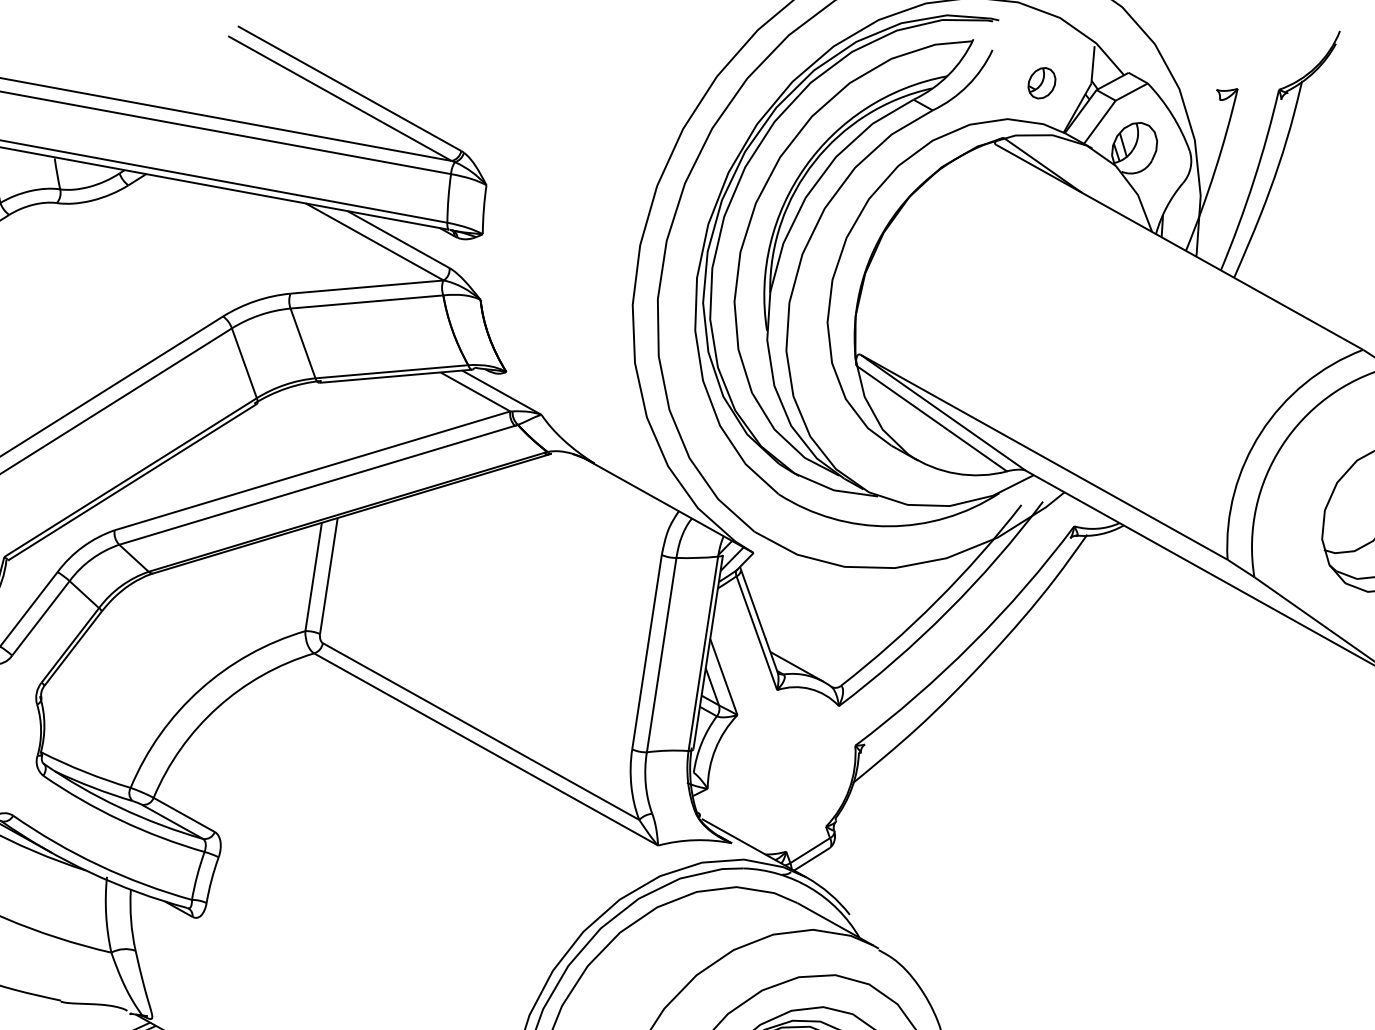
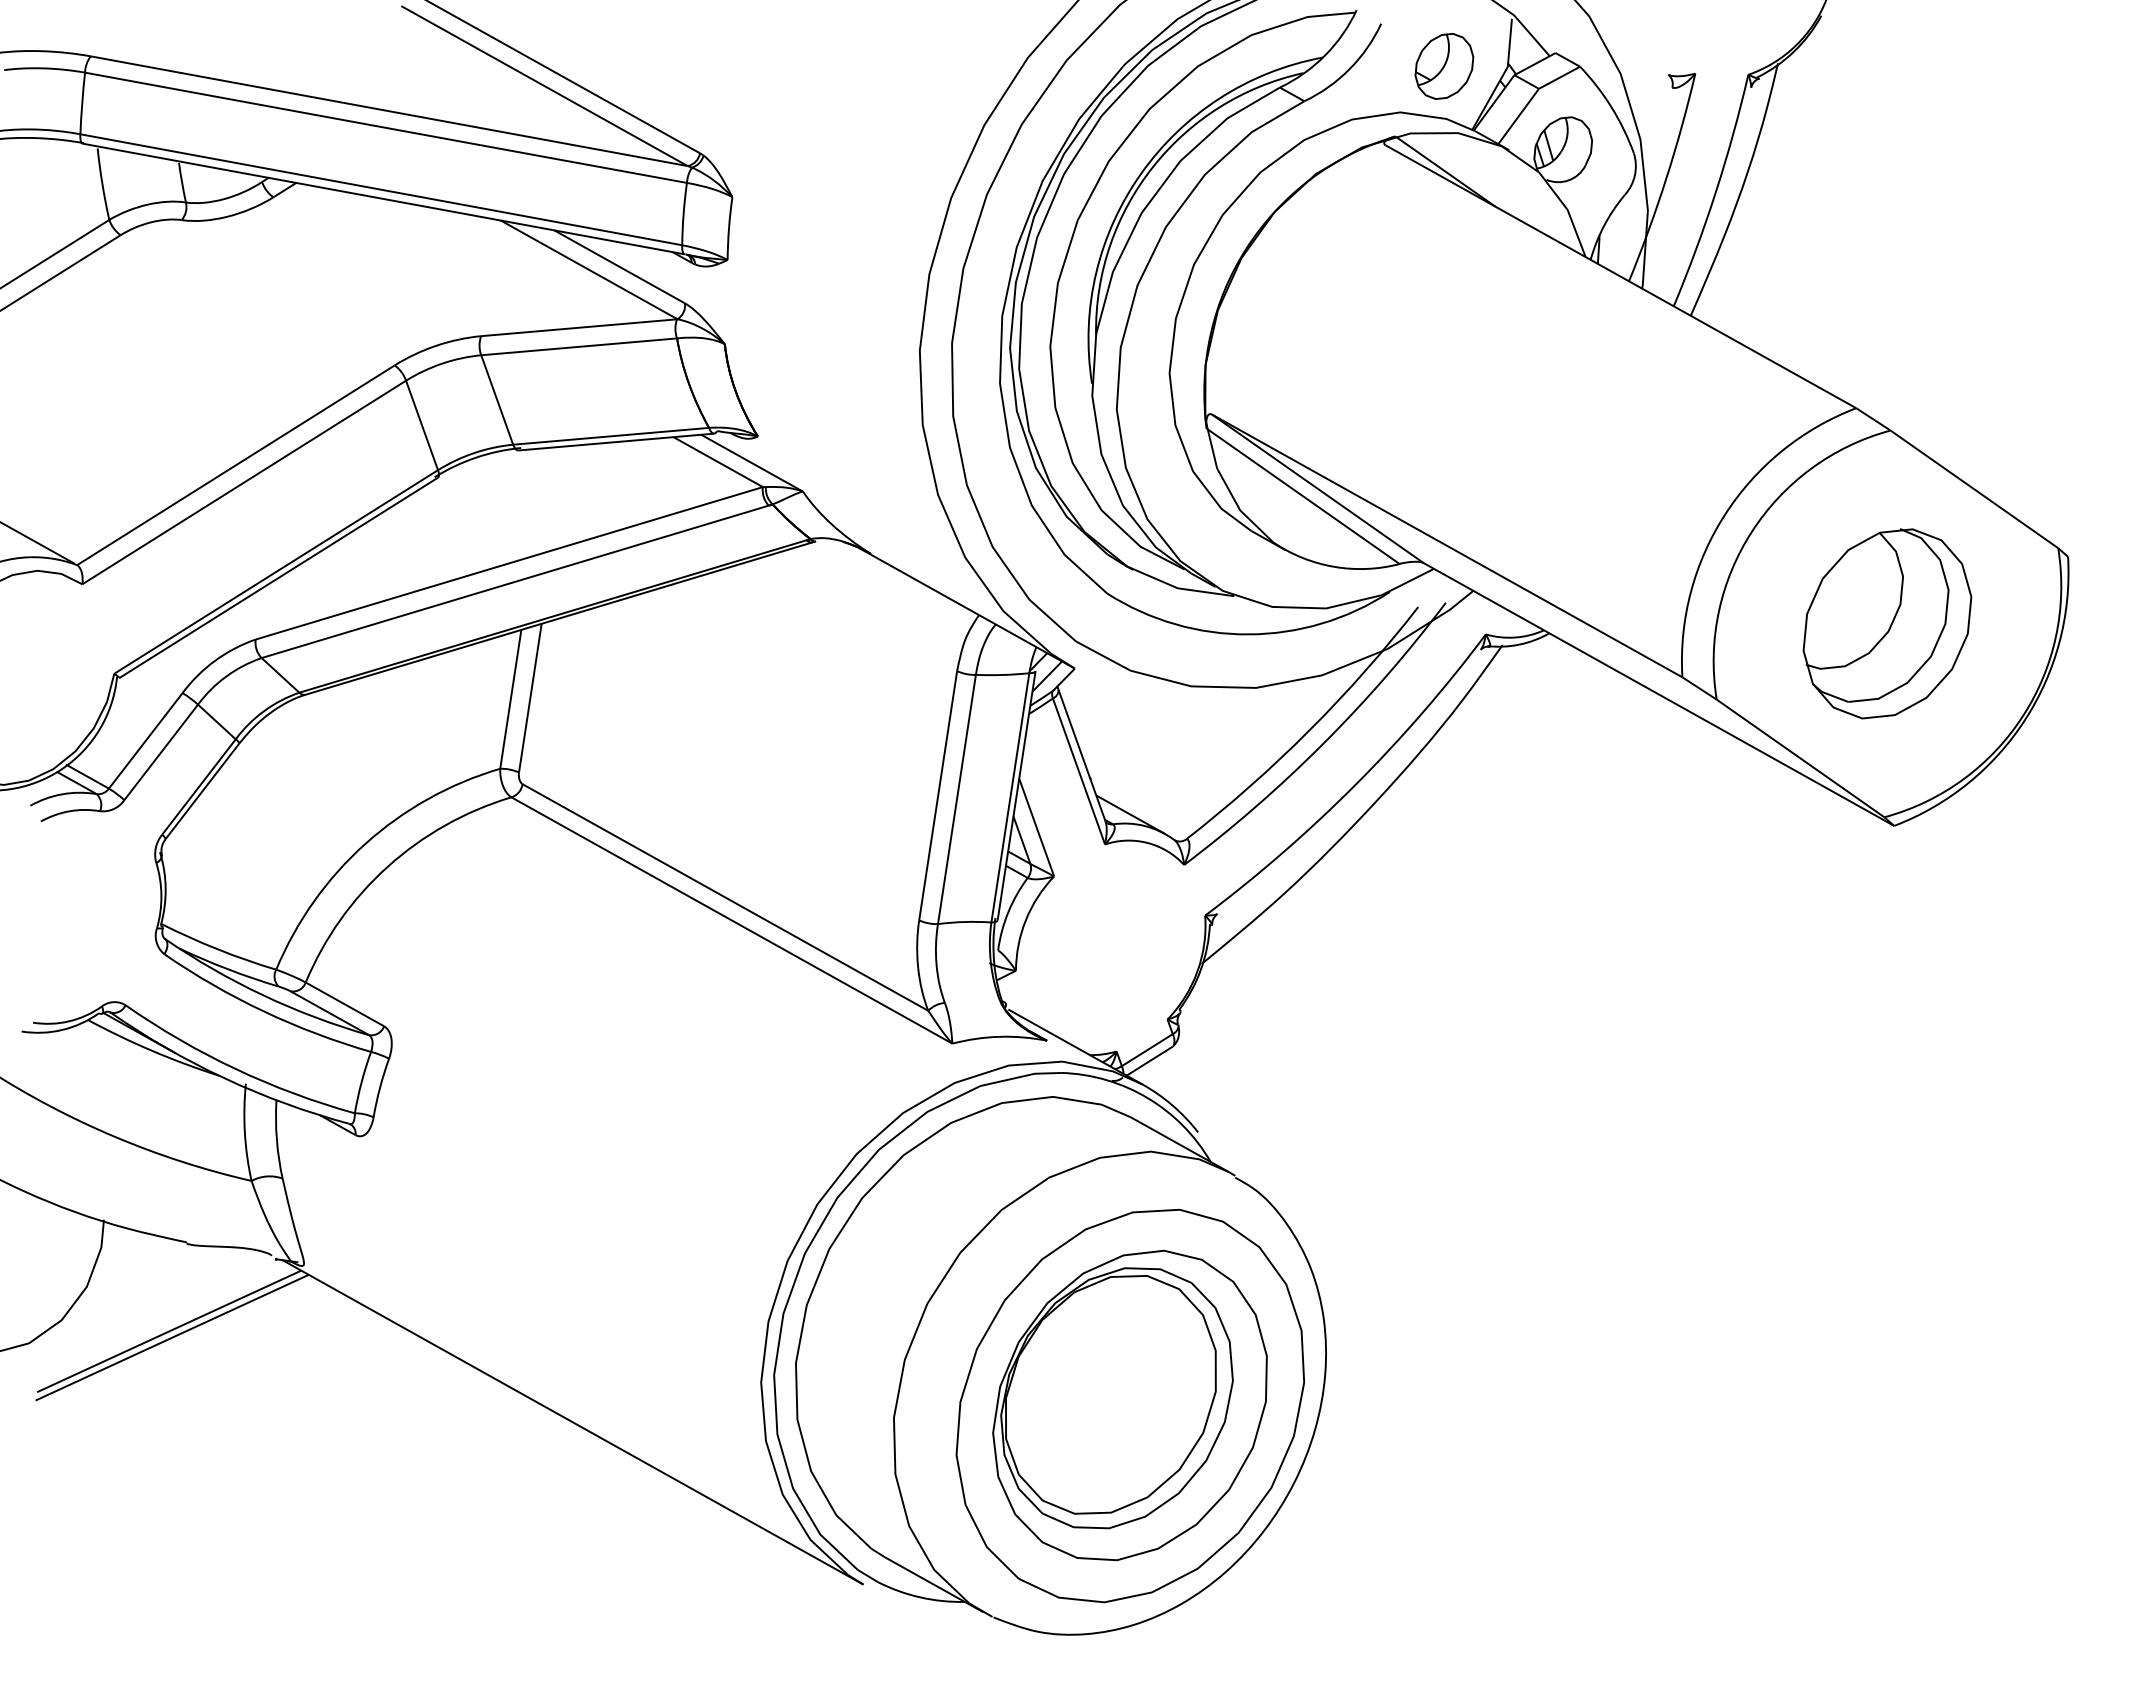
part: (1042, 83) -> (1444, 66), size x1.67

